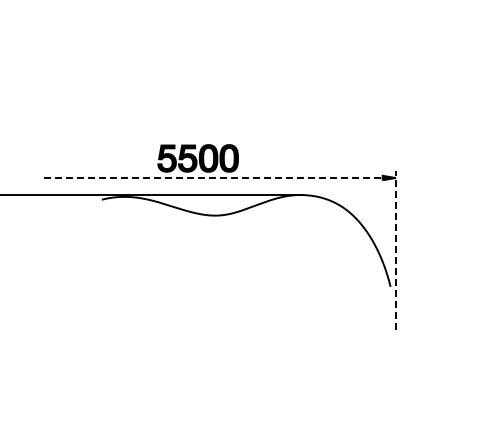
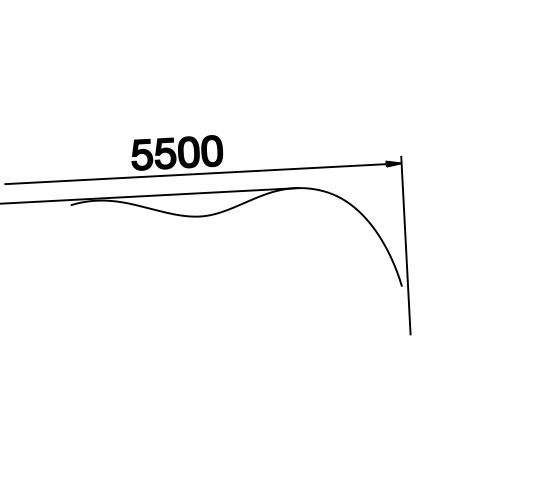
line: (213, 178) -> (195, 174), dashed -> solid
line: (395, 250) -> (405, 245), dashed -> solid

